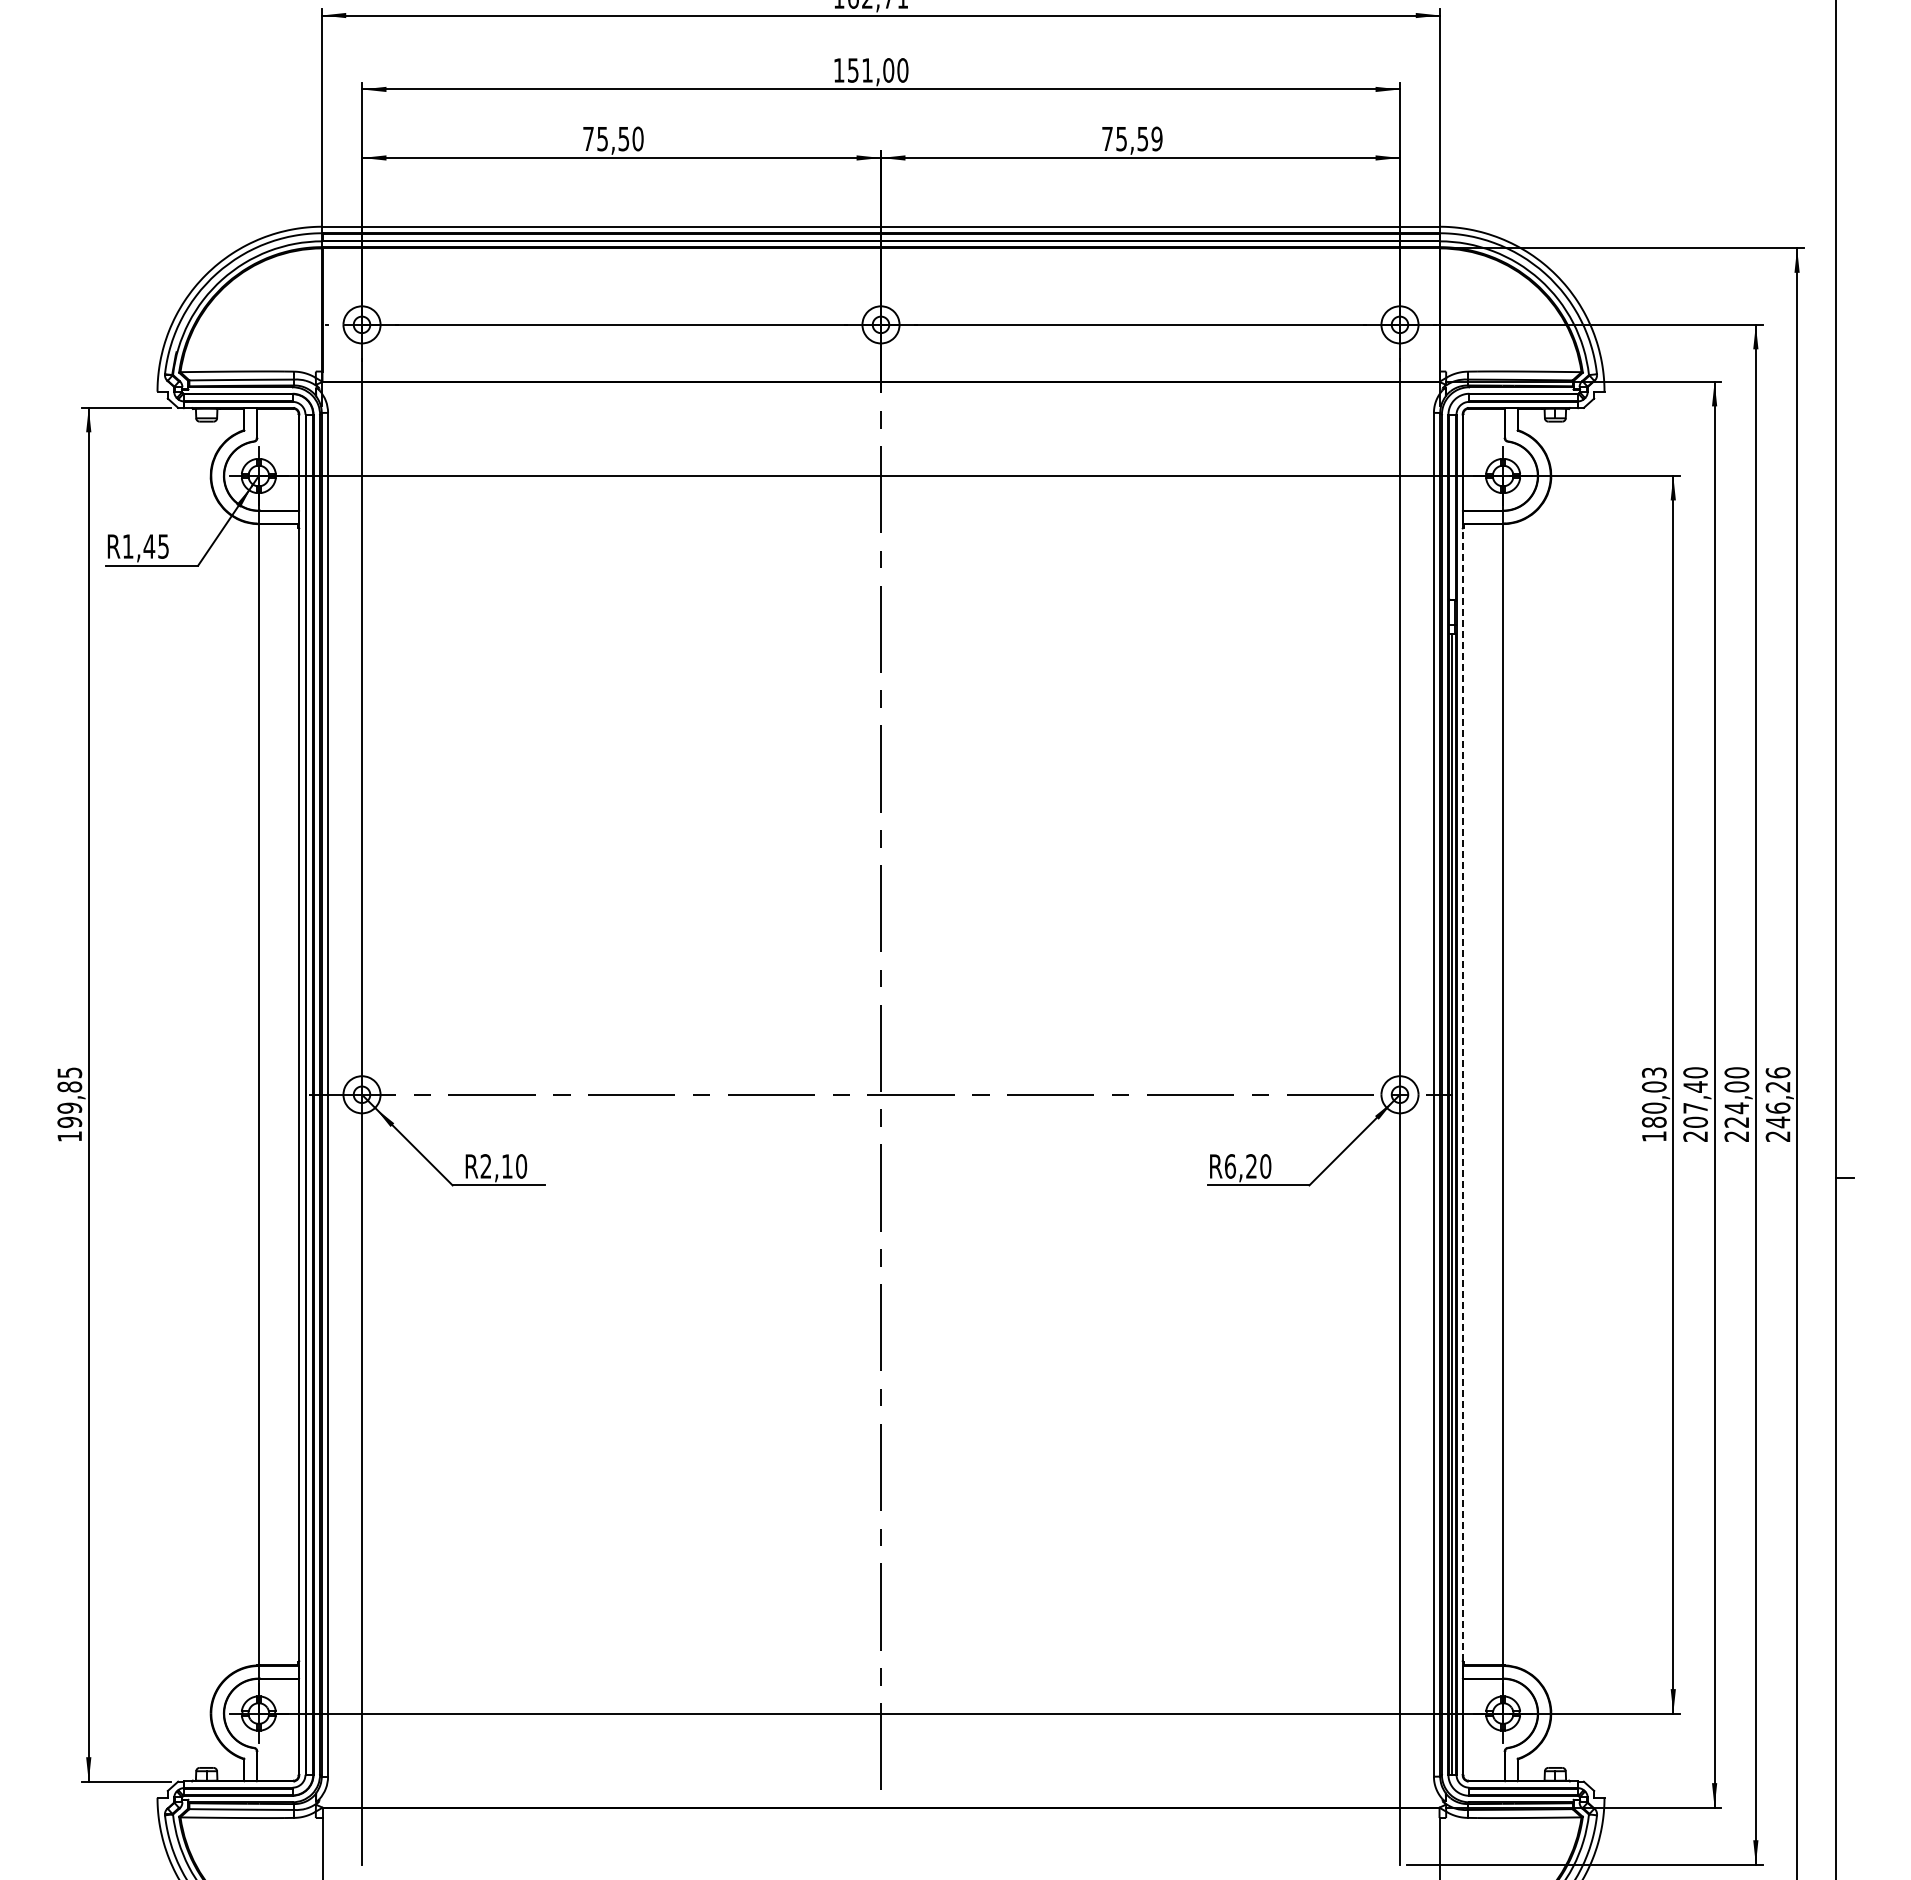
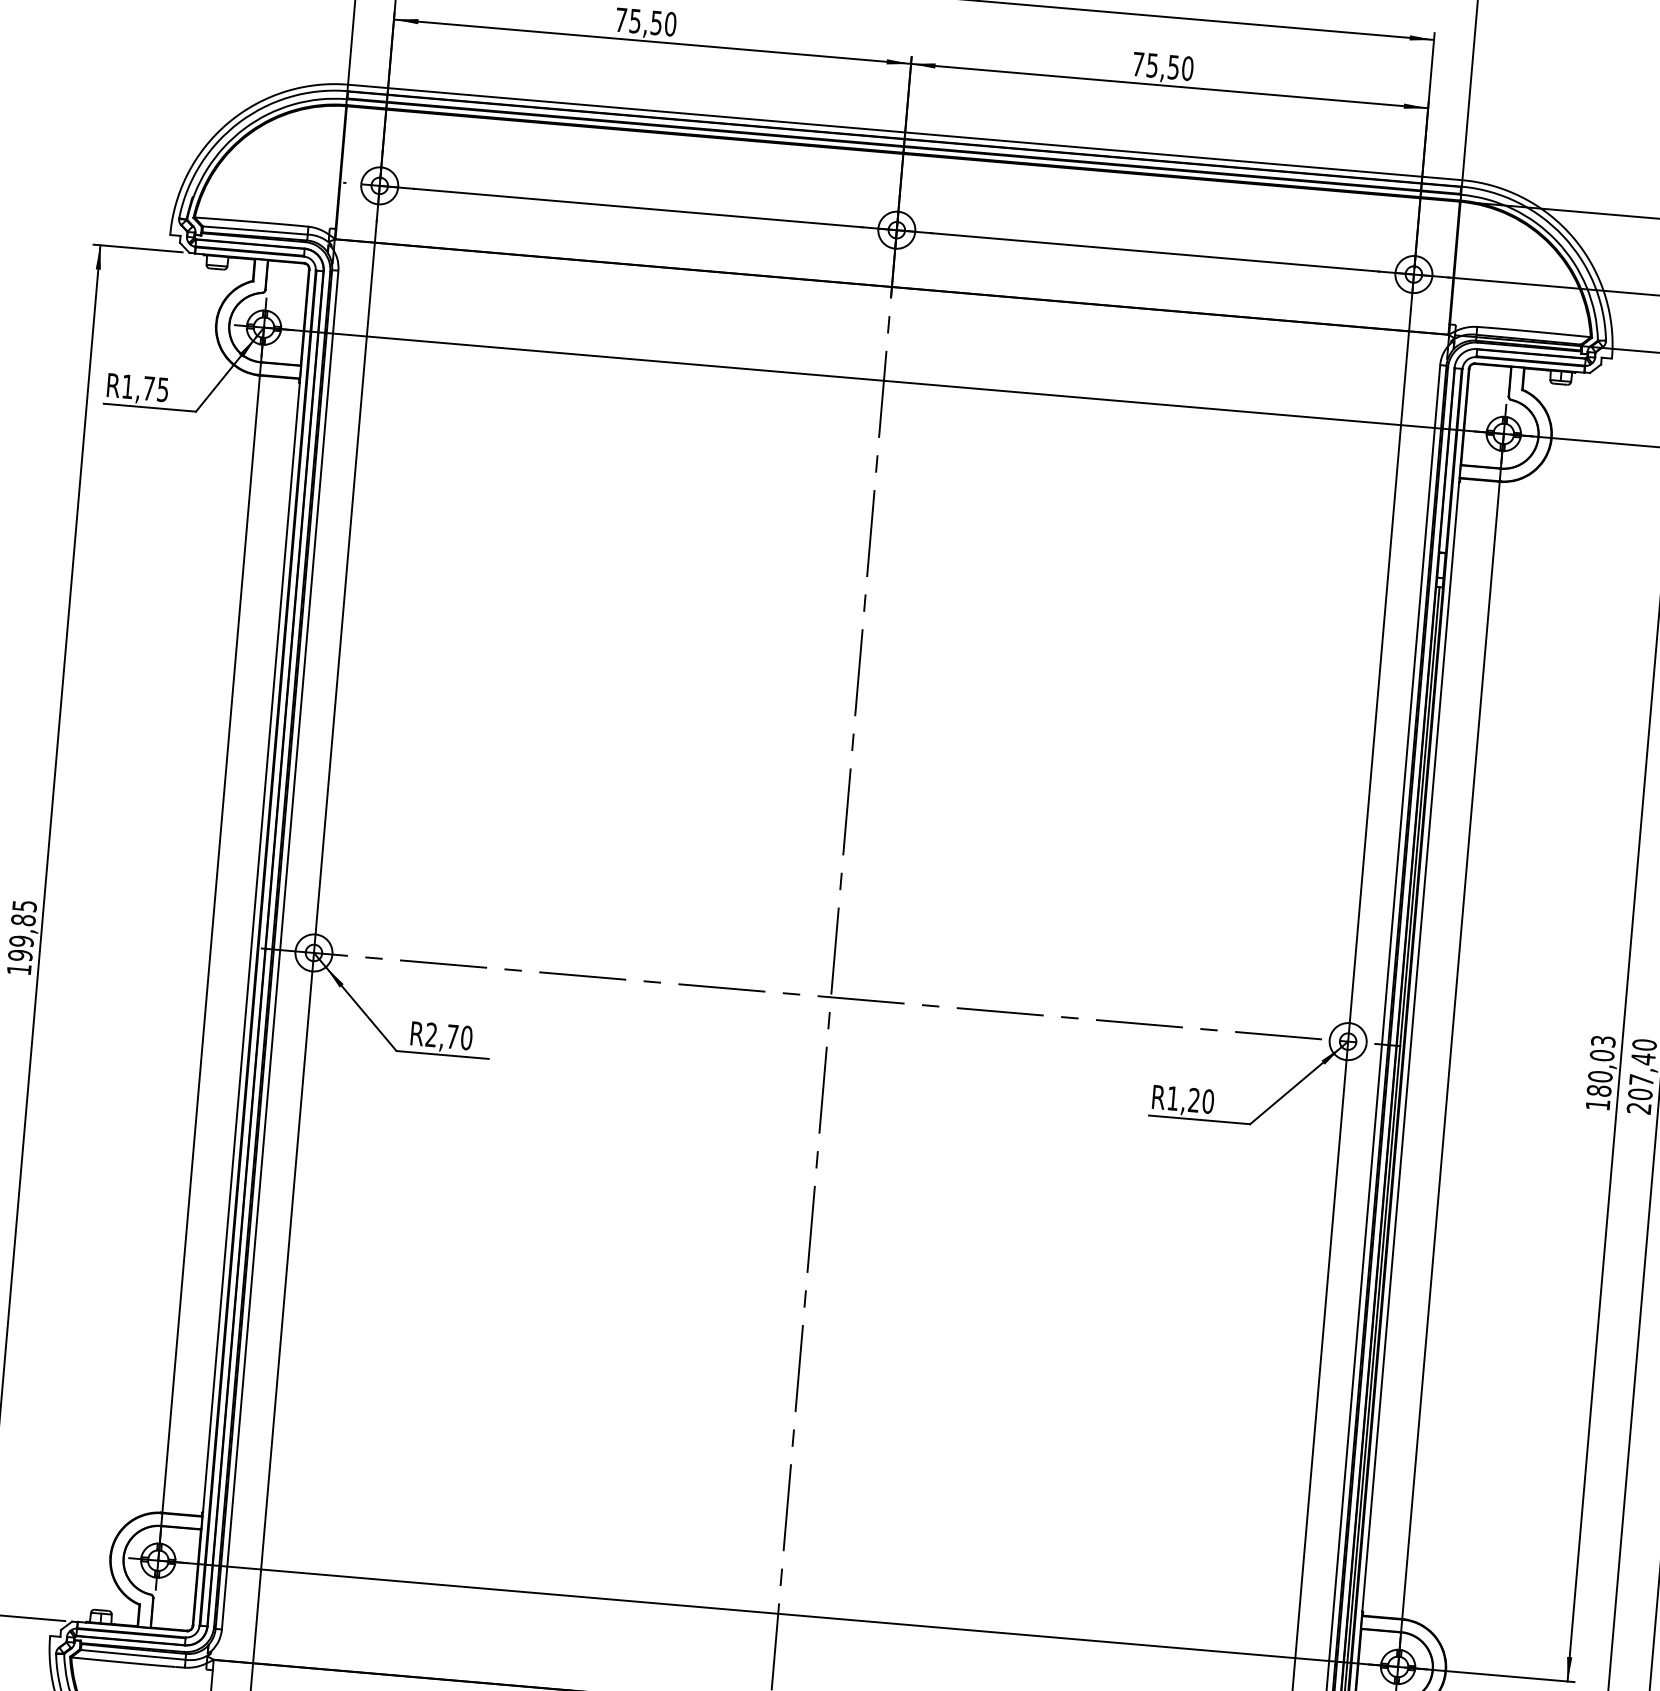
text: (1156, 138) -> (1187, 68), 75,59 -> 75,50
text: (149, 546) -> (149, 388), R1,45 -> R1,75
line: (1462, 1094) -> (1410, 1046), dashed -> solid
text: (507, 1166) -> (452, 1036), R2,10 -> R2,70
text: (1229, 1166) -> (1172, 1098), R6,20 -> R1,20

